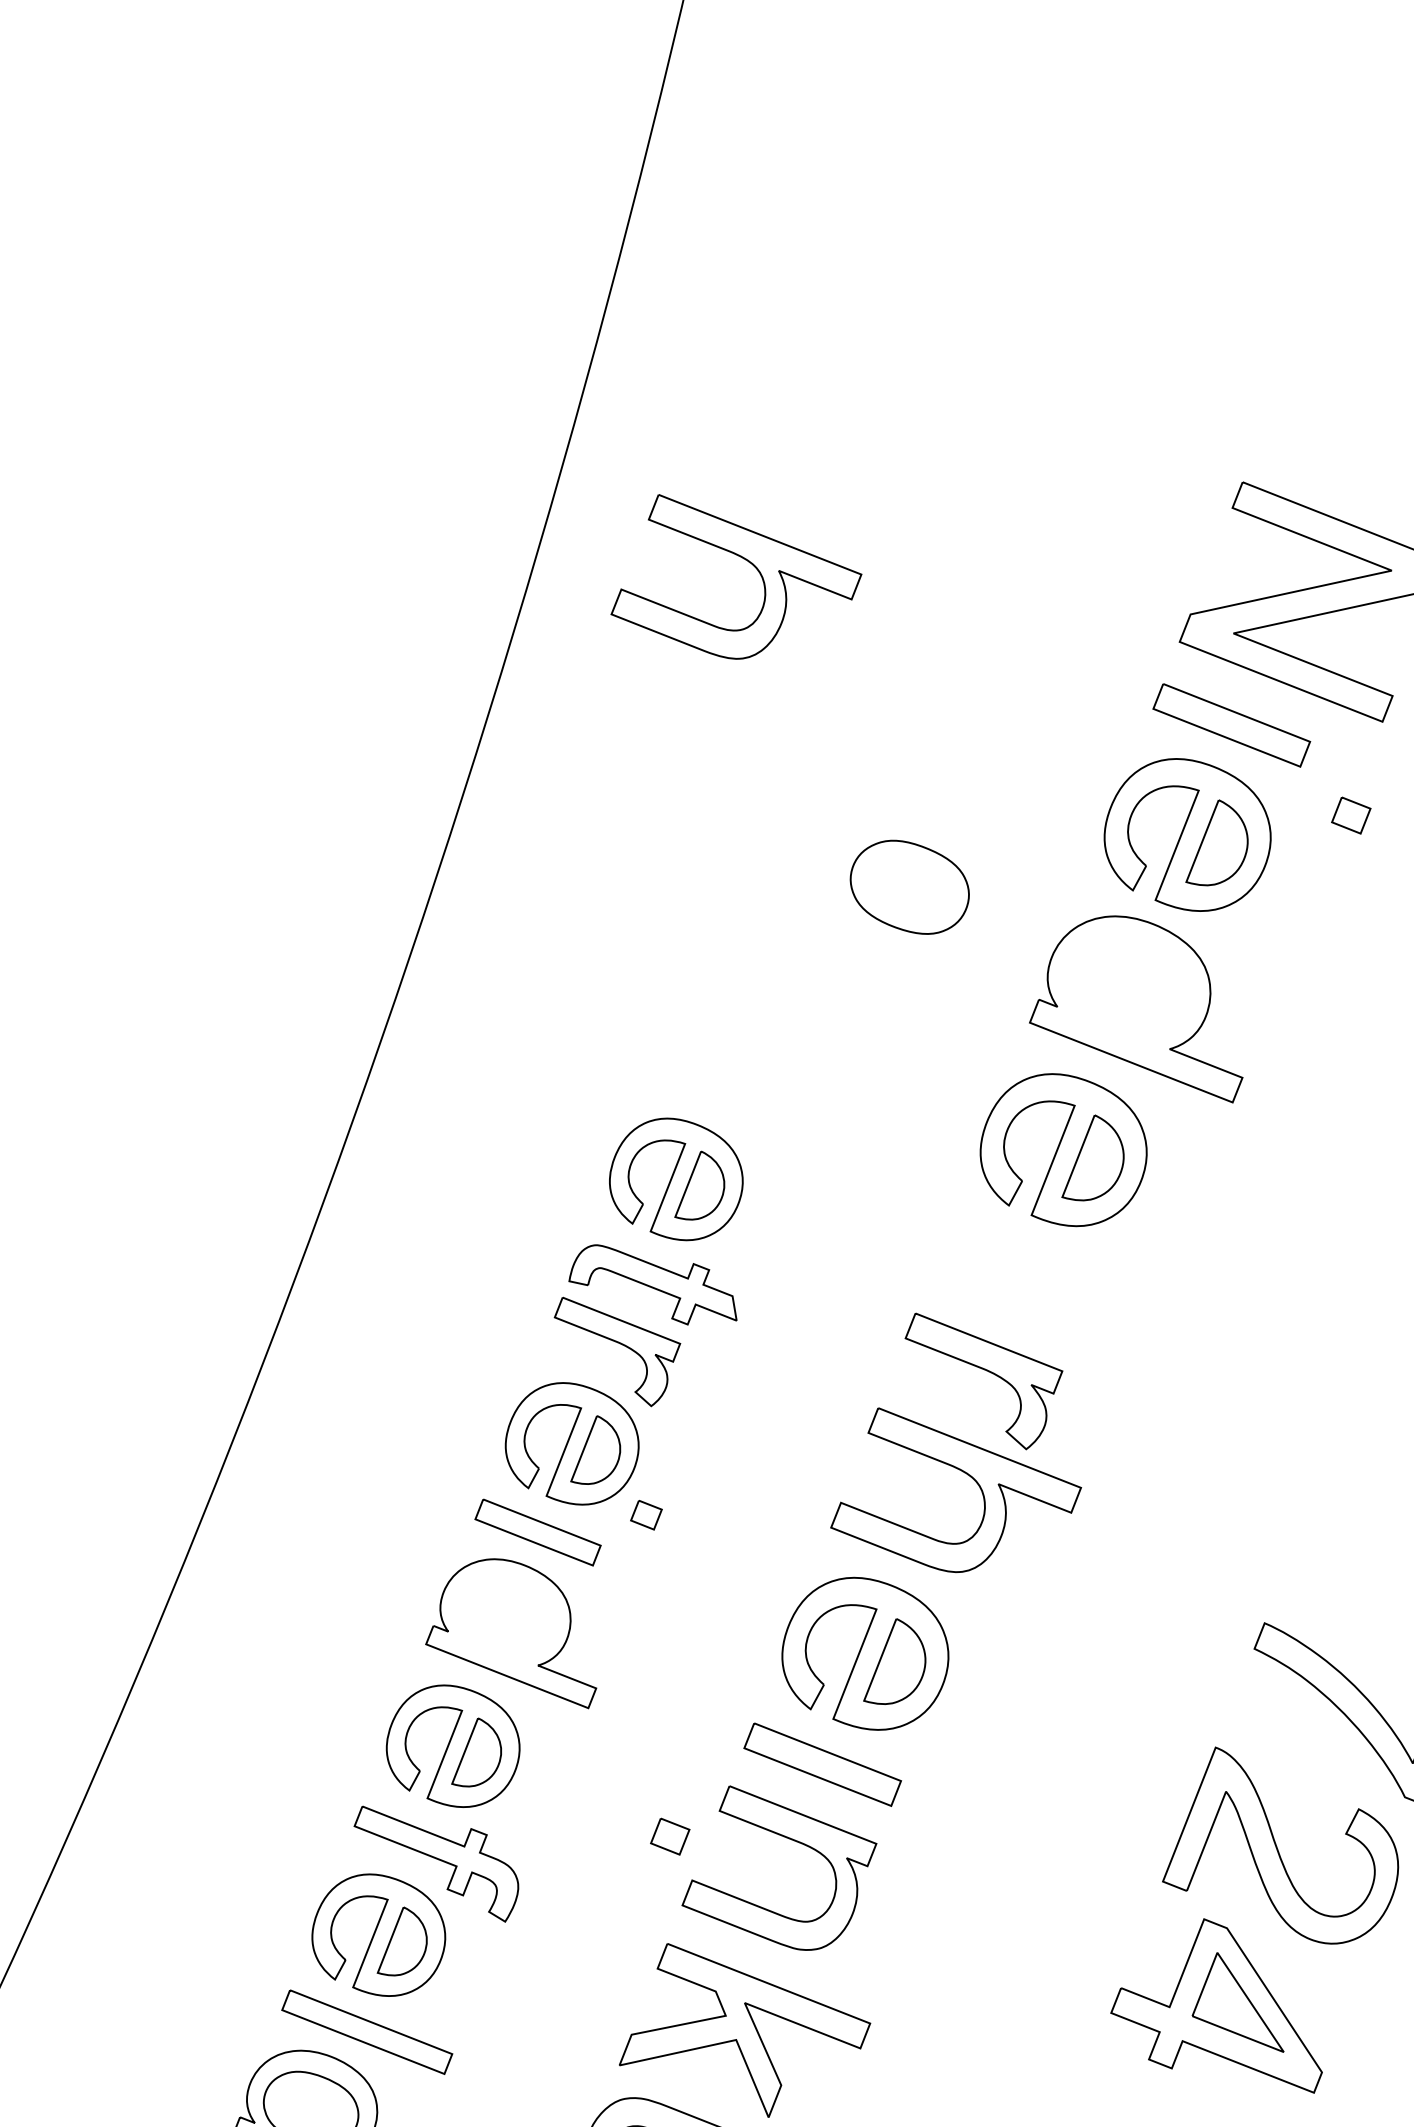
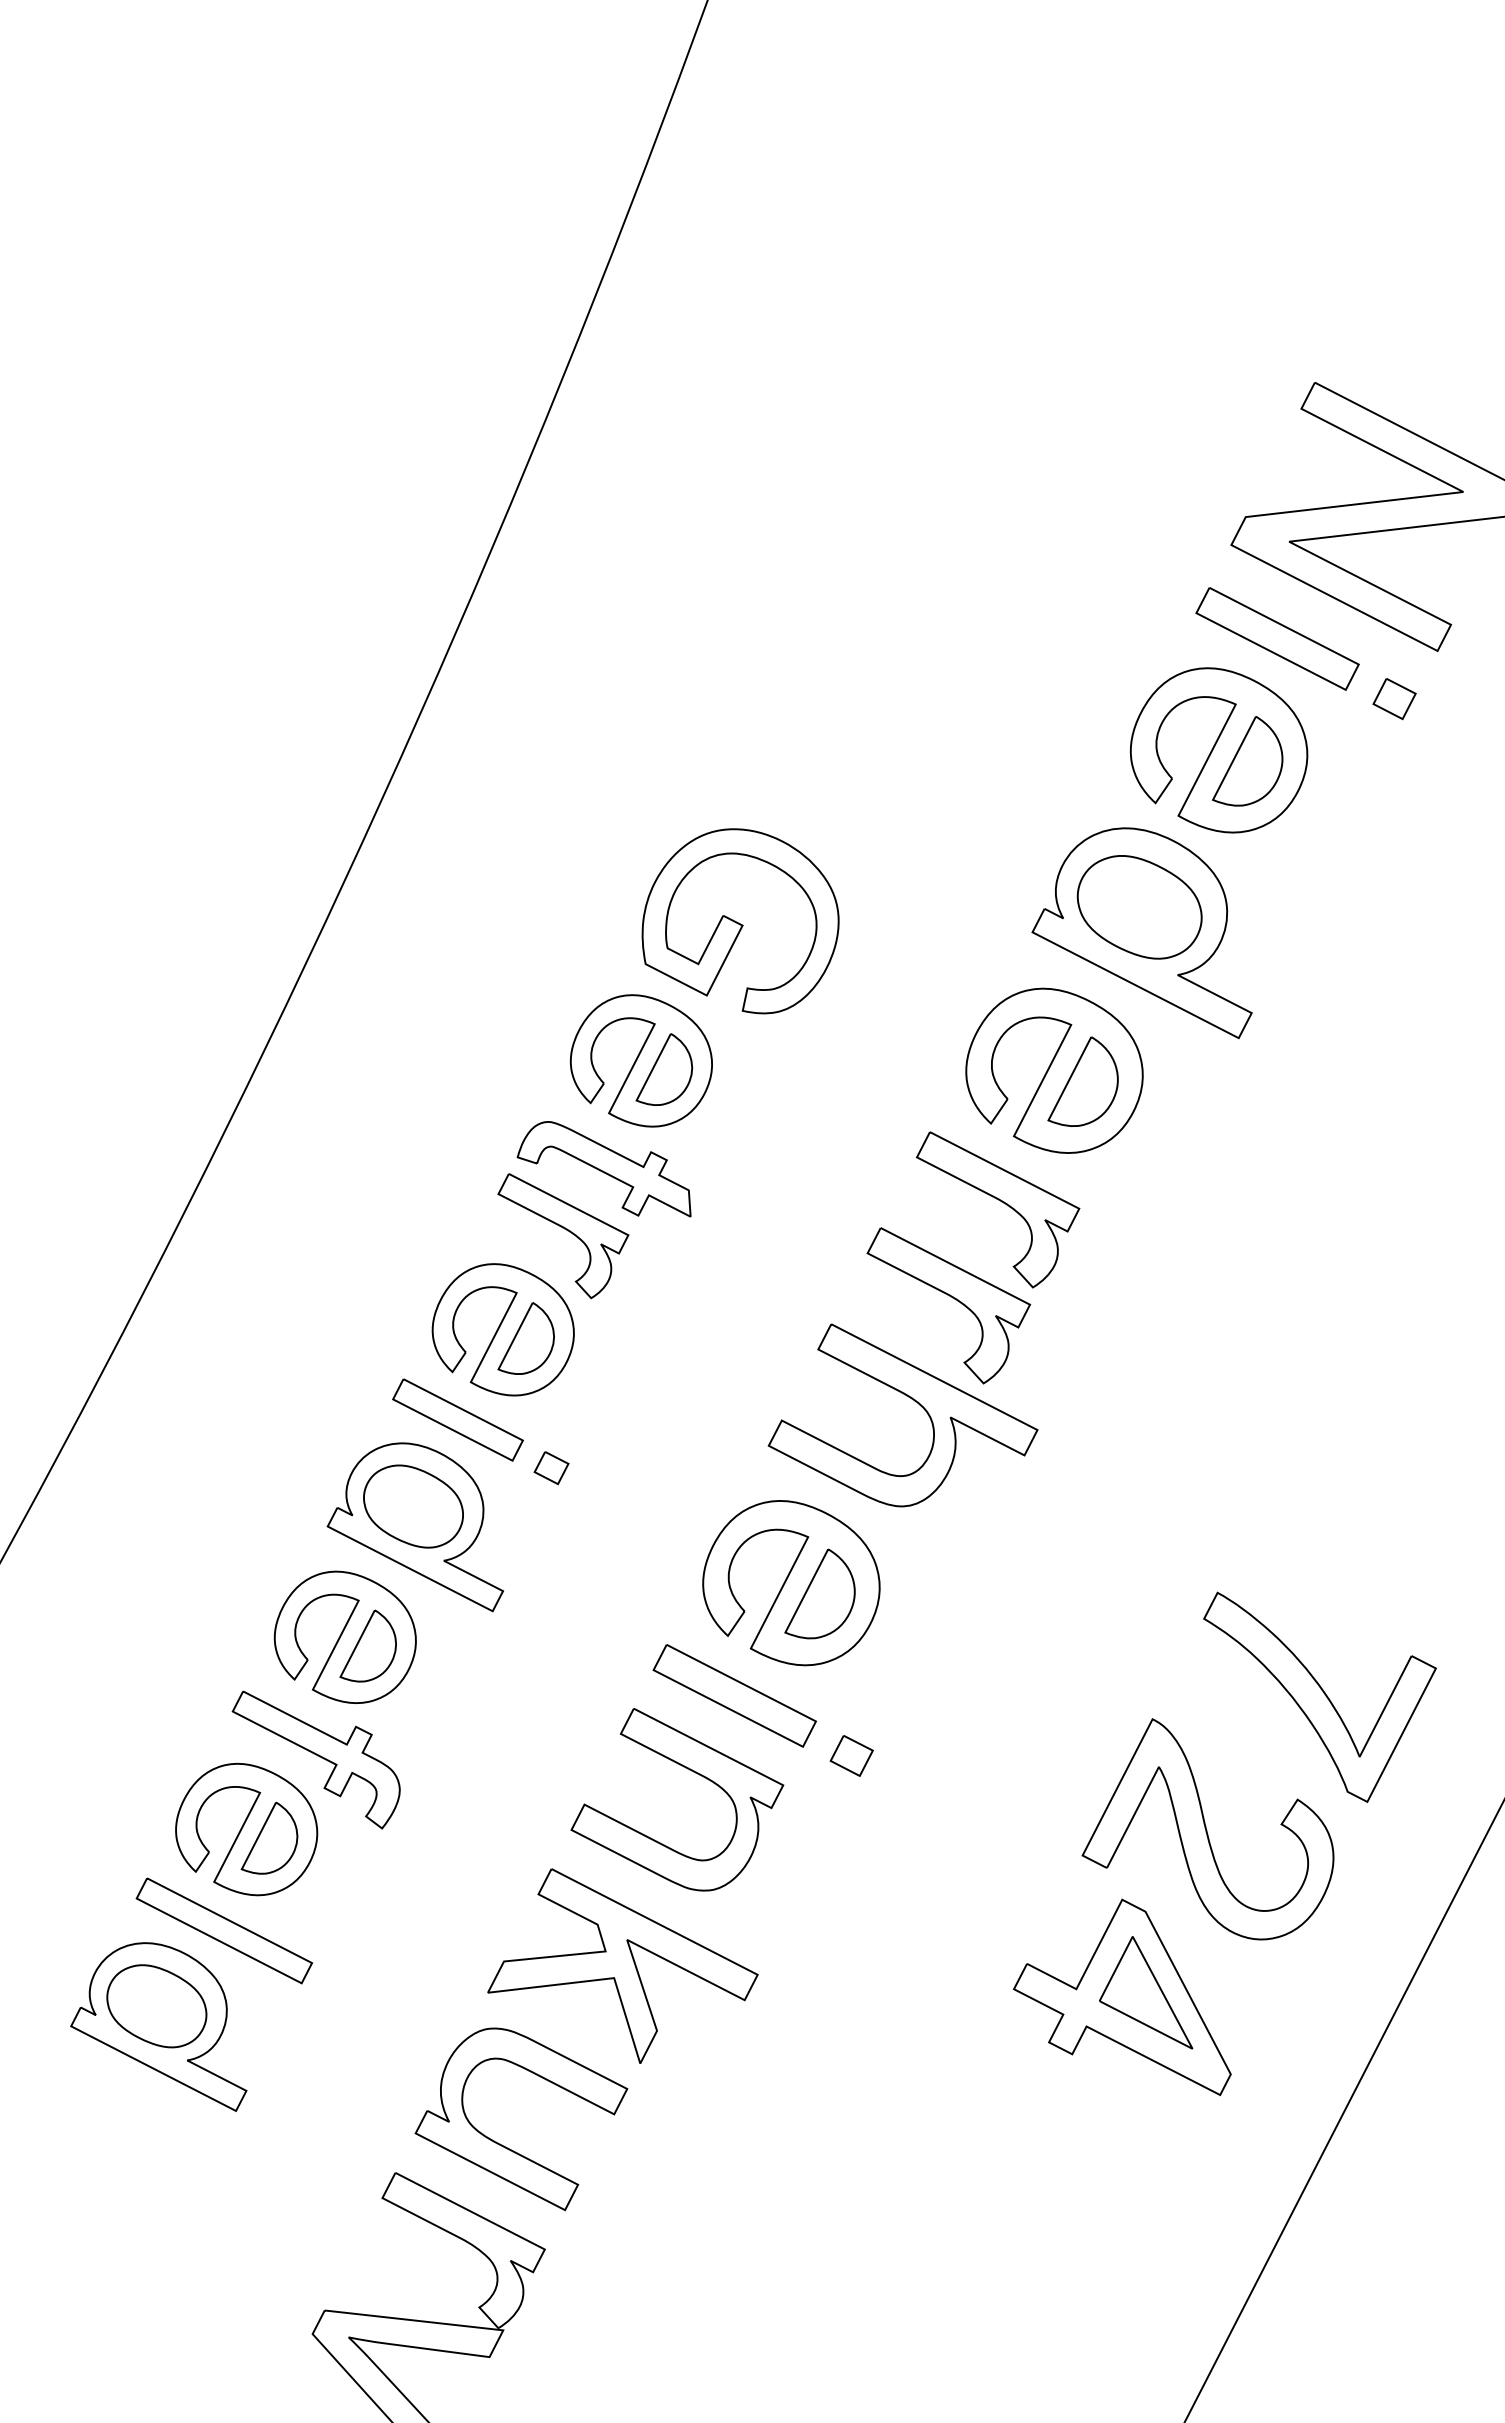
part: (740, 557) -> (775, 409), removed
part: (1351, 816) -> (1394, 699), moved
part: (909, 887) -> (1139, 907), moved
part: (755, 1039) -> (740, 921), added
part: (1026, 1278) -> (1001, 1202), added
part: (646, 1515) -> (551, 1468), moved
part: (504, 1617) -> (413, 1506), added
part: (669, 1836) -> (851, 1755), moved

